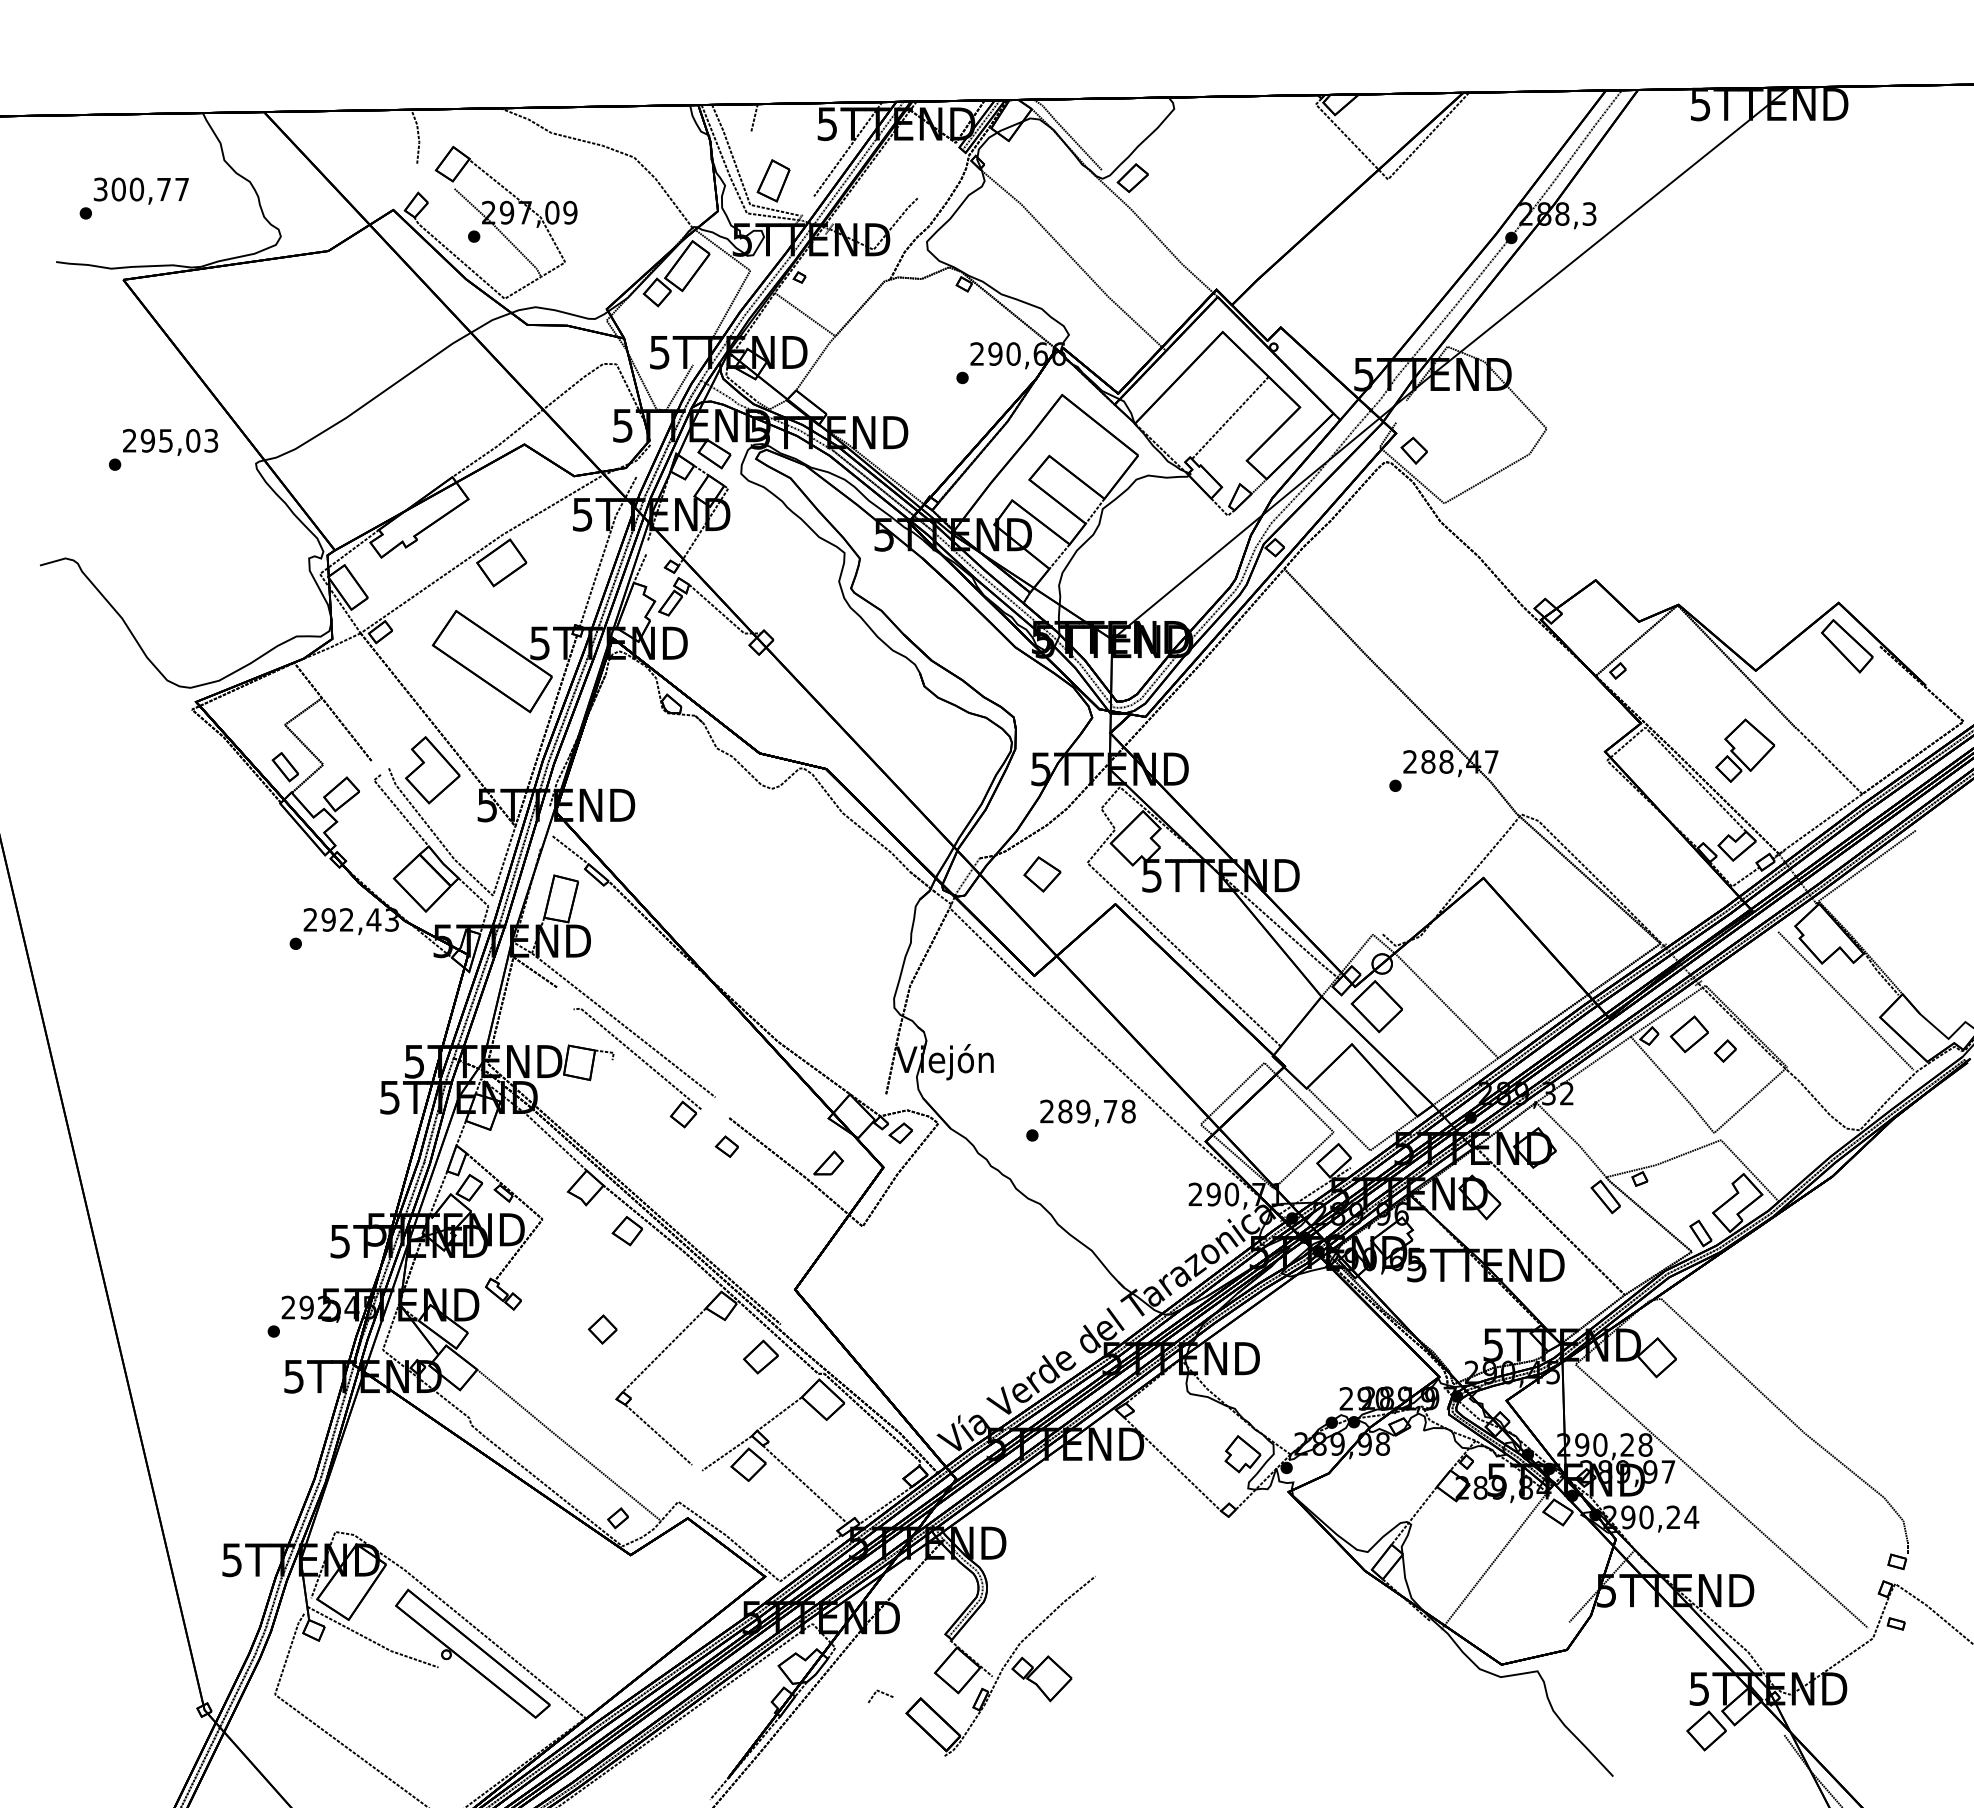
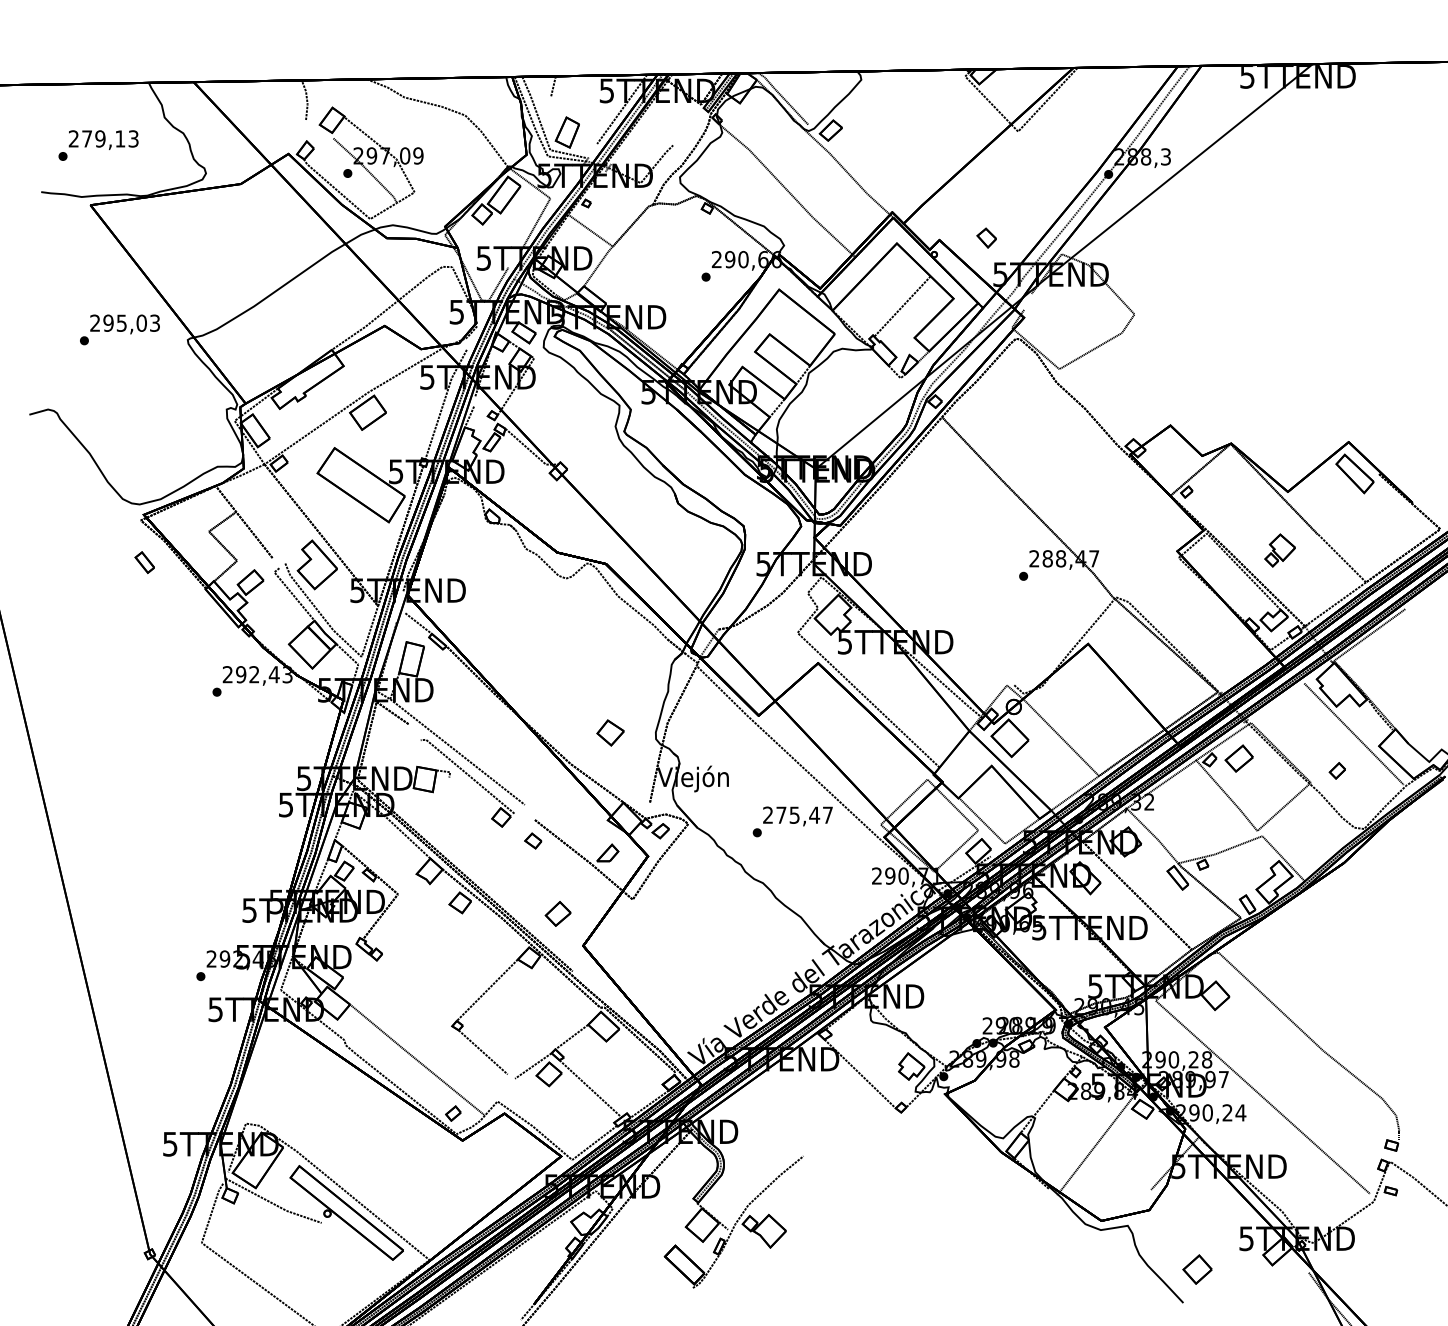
text: (140, 189) -> (103, 138), 300,77 -> 279,13
part: (1413, 450) -> (986, 237), moved
part: (1745, 750) -> (1280, 550), size x0.7
part: (284, 767) -> (144, 562), moved
part: (1042, 874) -> (610, 733), moved
part: (1725, 1050) -> (1337, 770), moved
text: (1096, 1111) -> (804, 815), 289,78 -> 275,47
part: (602, 1329) -> (441, 975), removed
part: (760, 1356) -> (557, 913), moved
line: (881, 1693) -> (646, 1242), removed
part: (1706, 1730) -> (1197, 1269), moved

